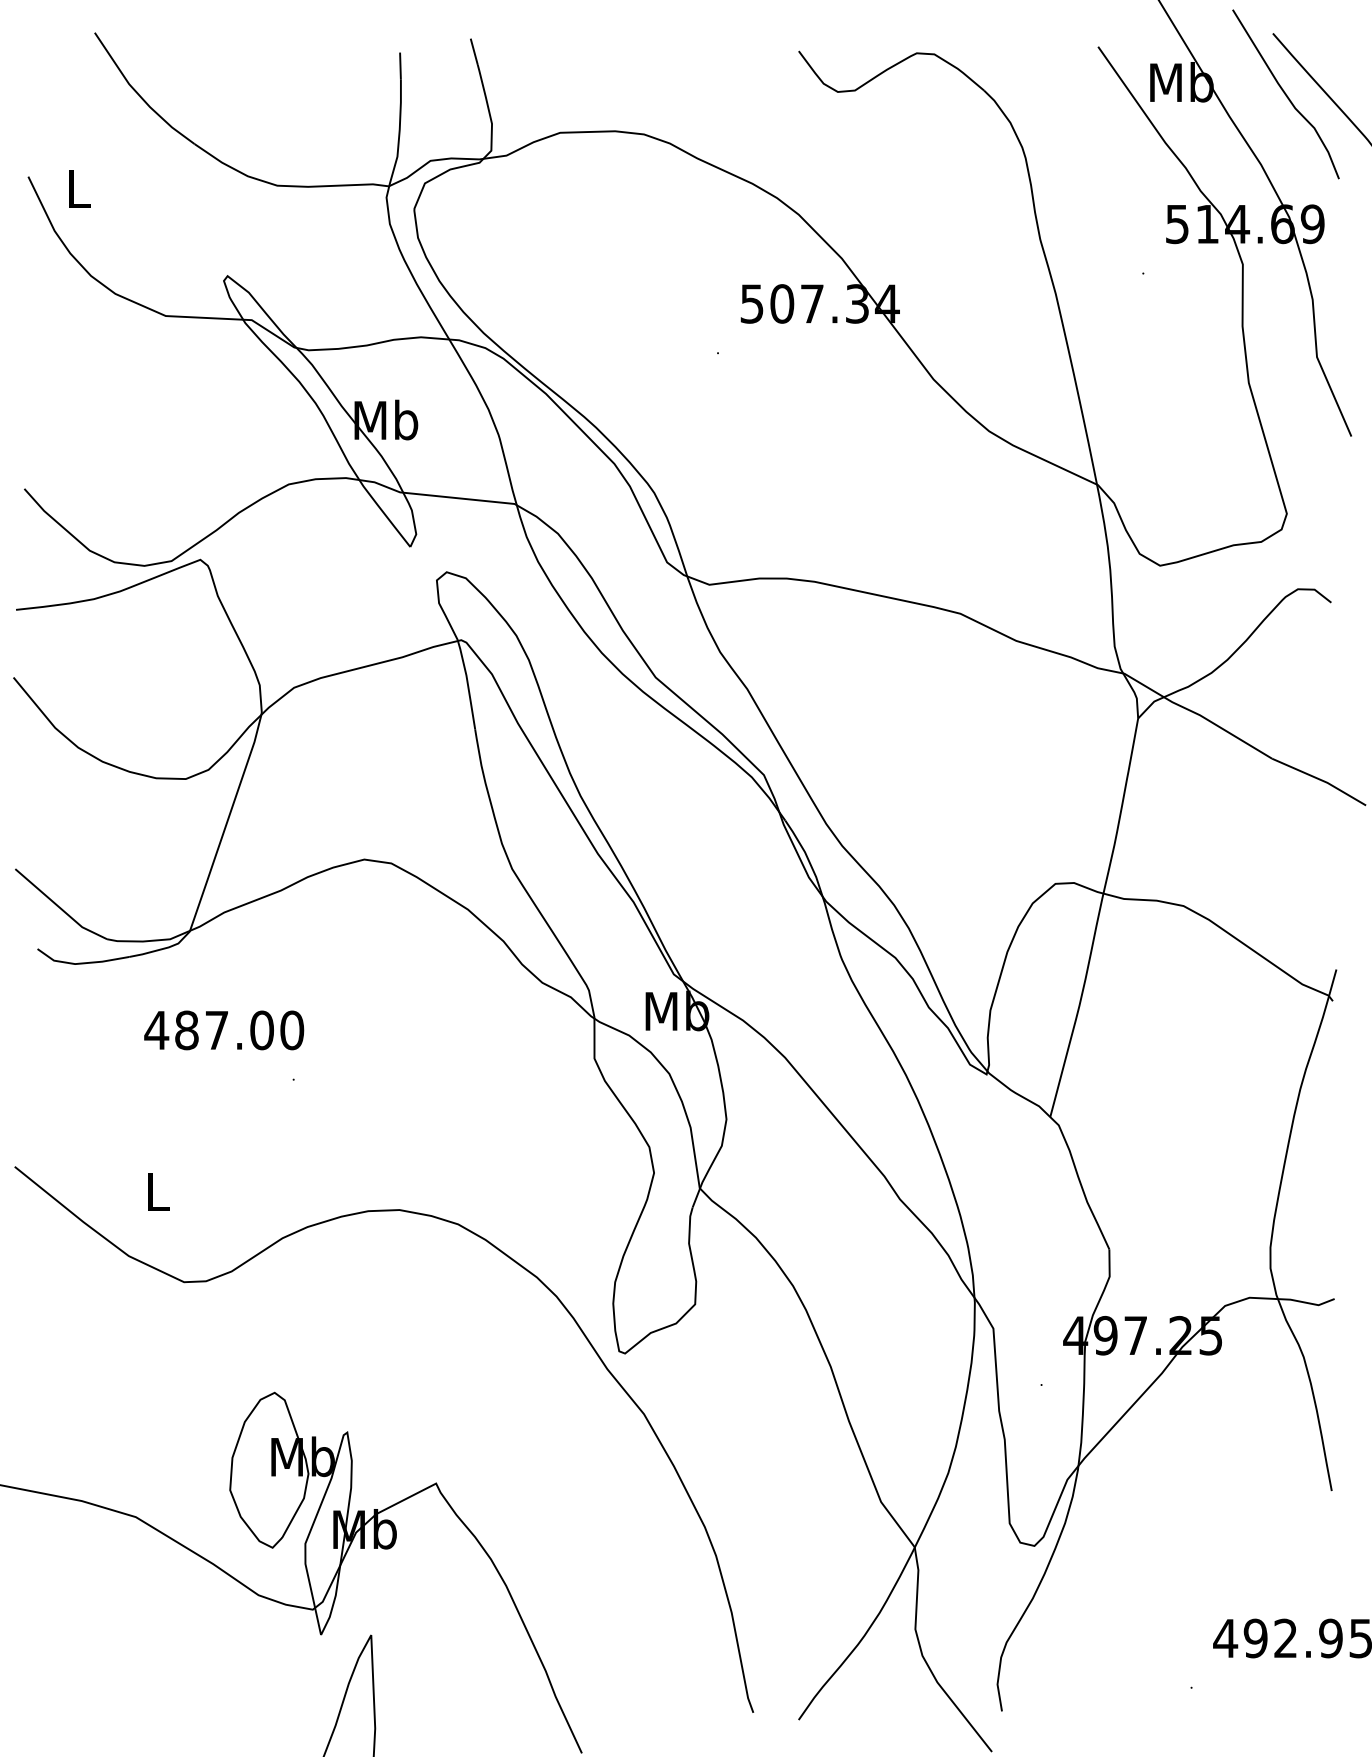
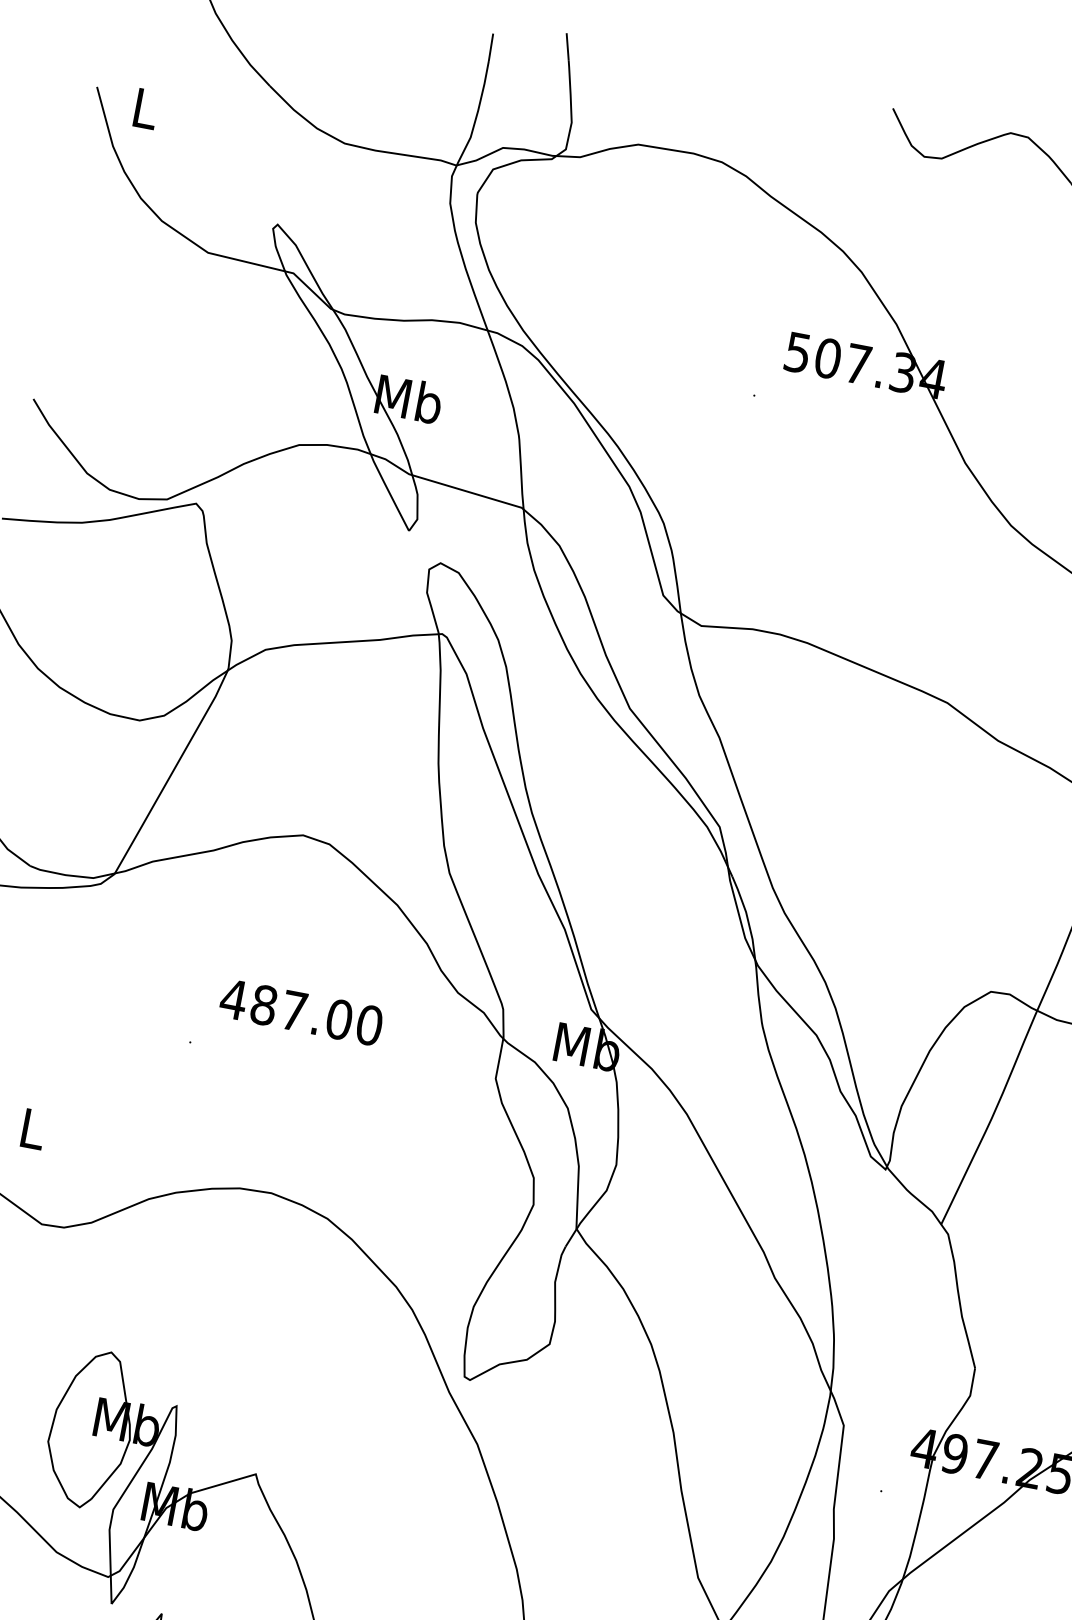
text: (224, 1030) -> (301, 1012), moved

